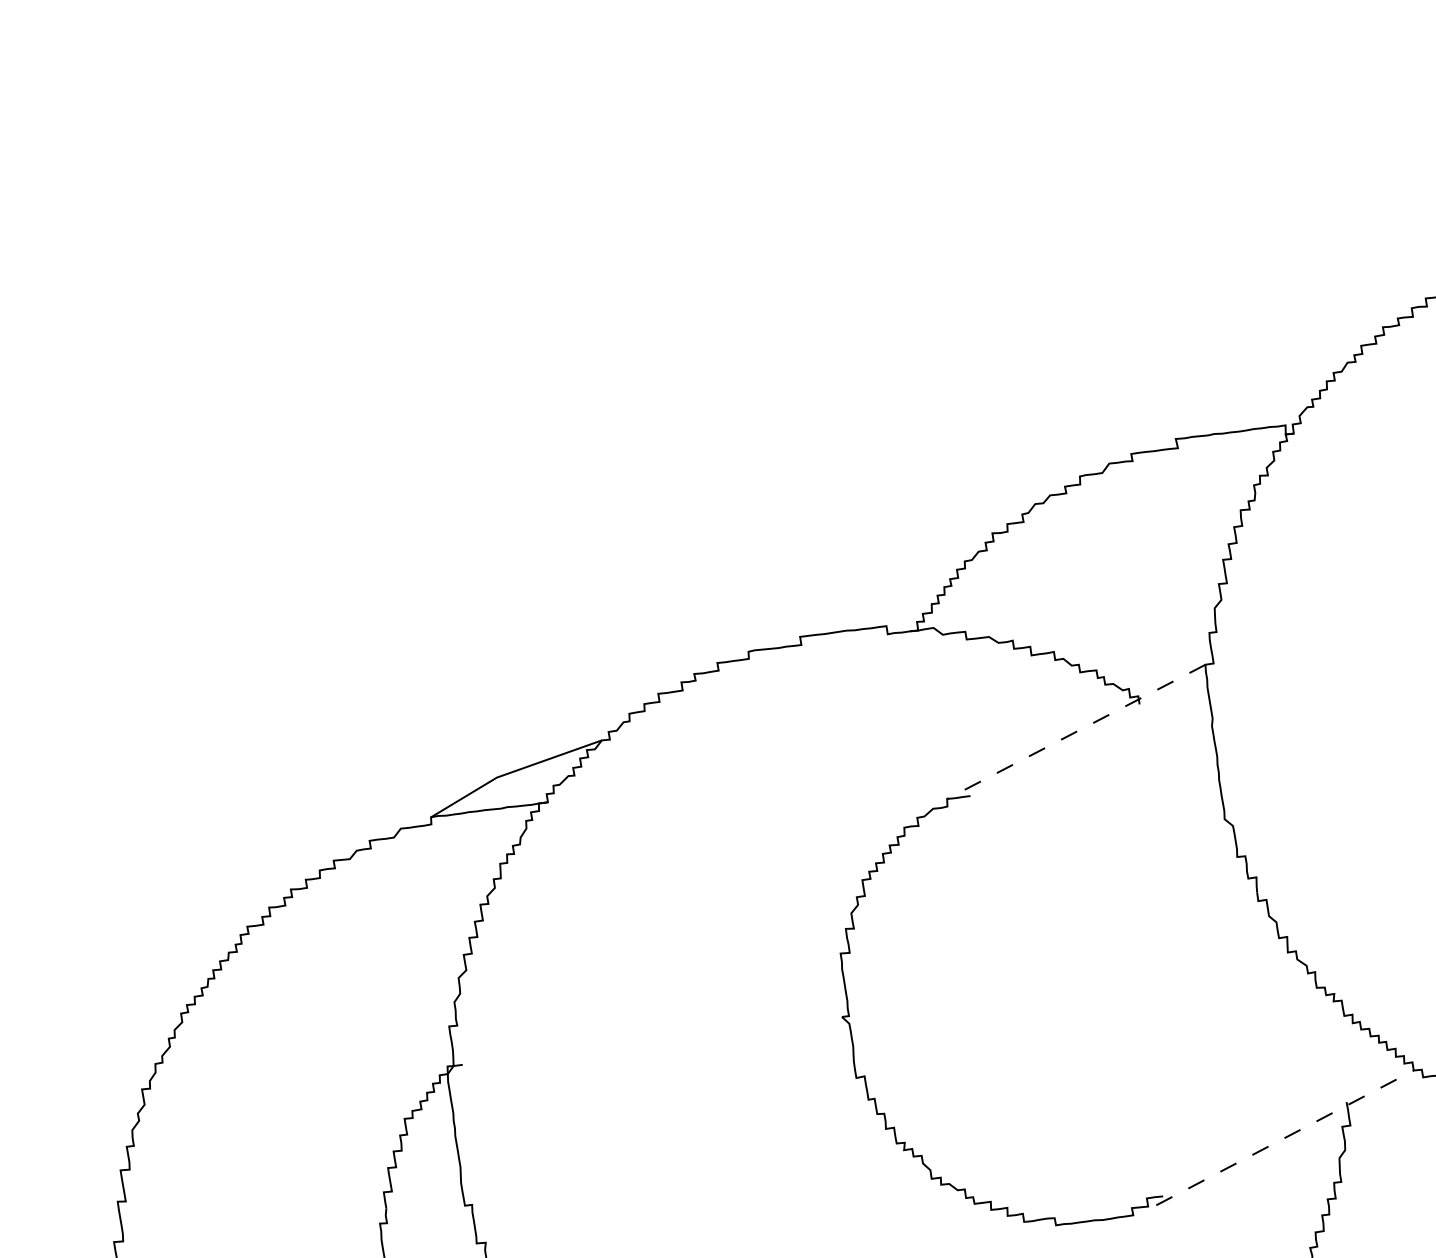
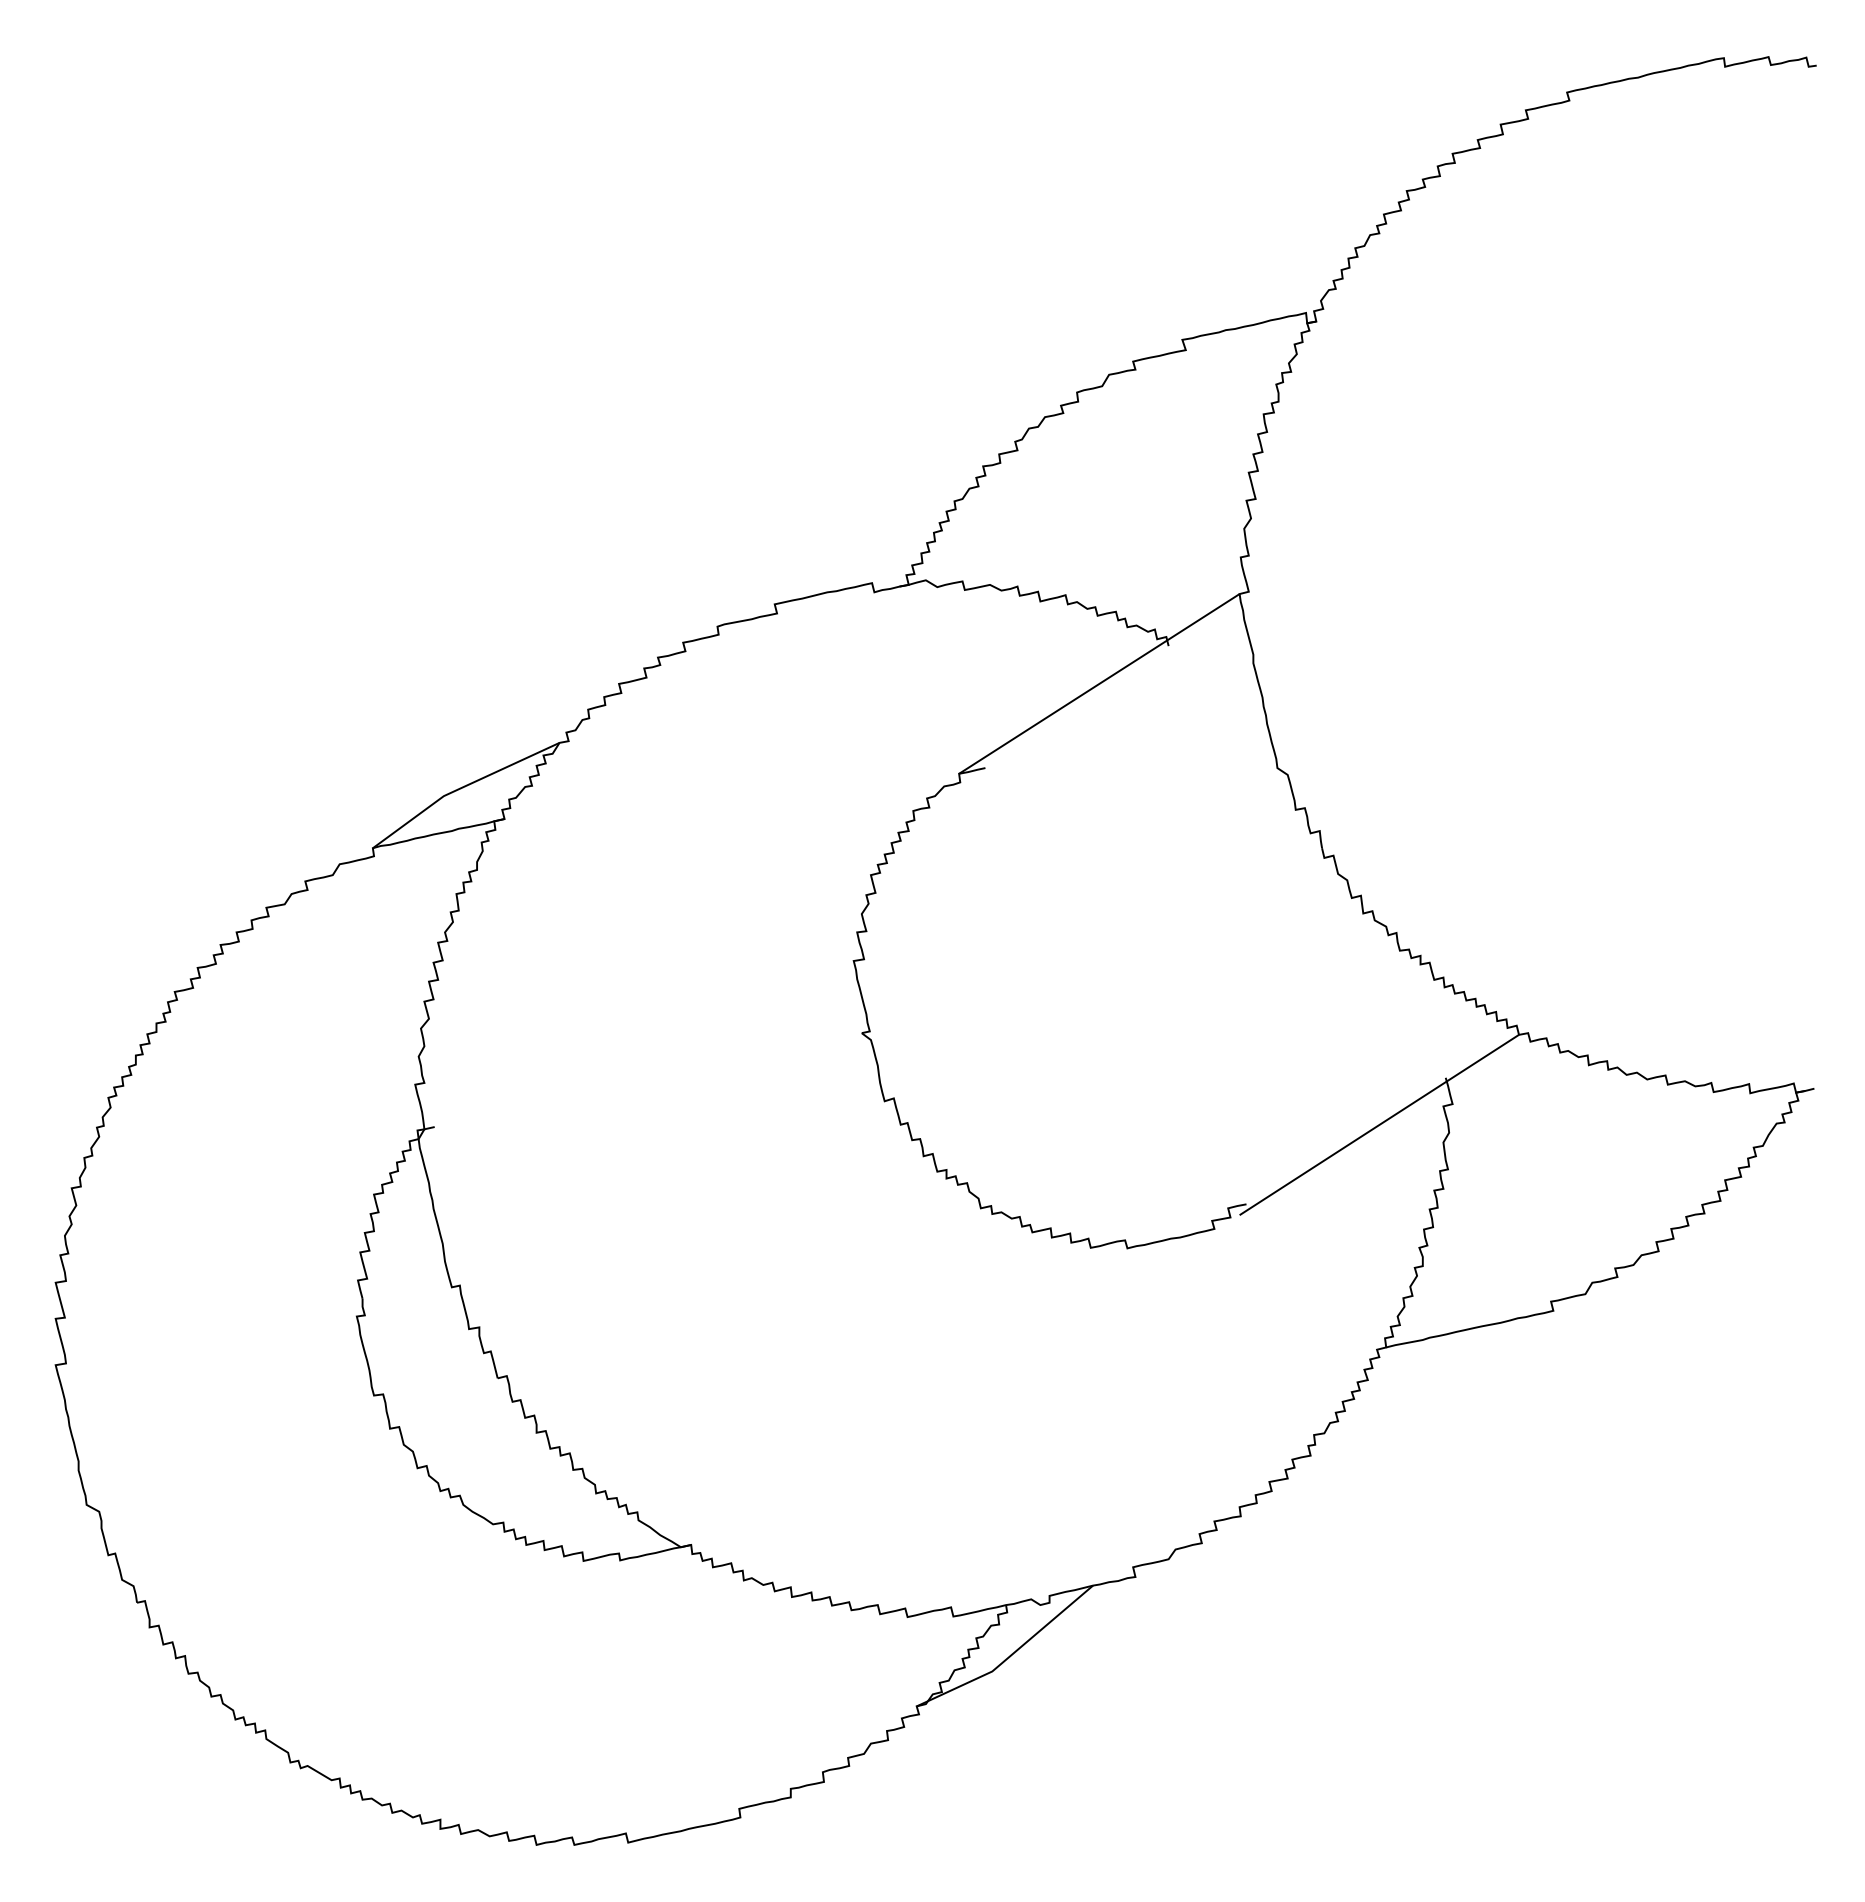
line: (1076, 731) -> (1099, 683), dashed -> solid
line: (1285, 1137) -> (1379, 1124), dashed -> solid

